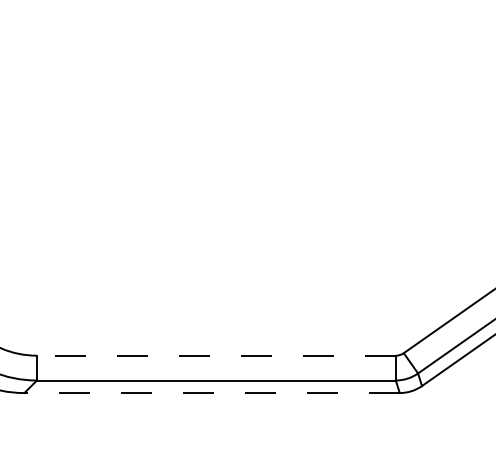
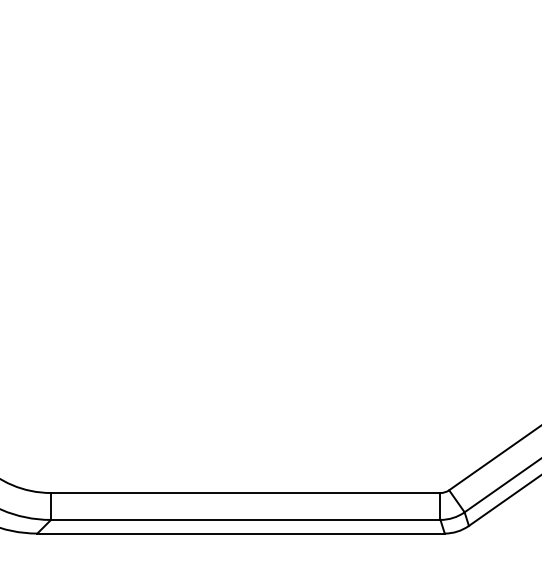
line: (216, 356) -> (245, 493), dashed -> solid
line: (212, 393) -> (241, 533), dashed -> solid

